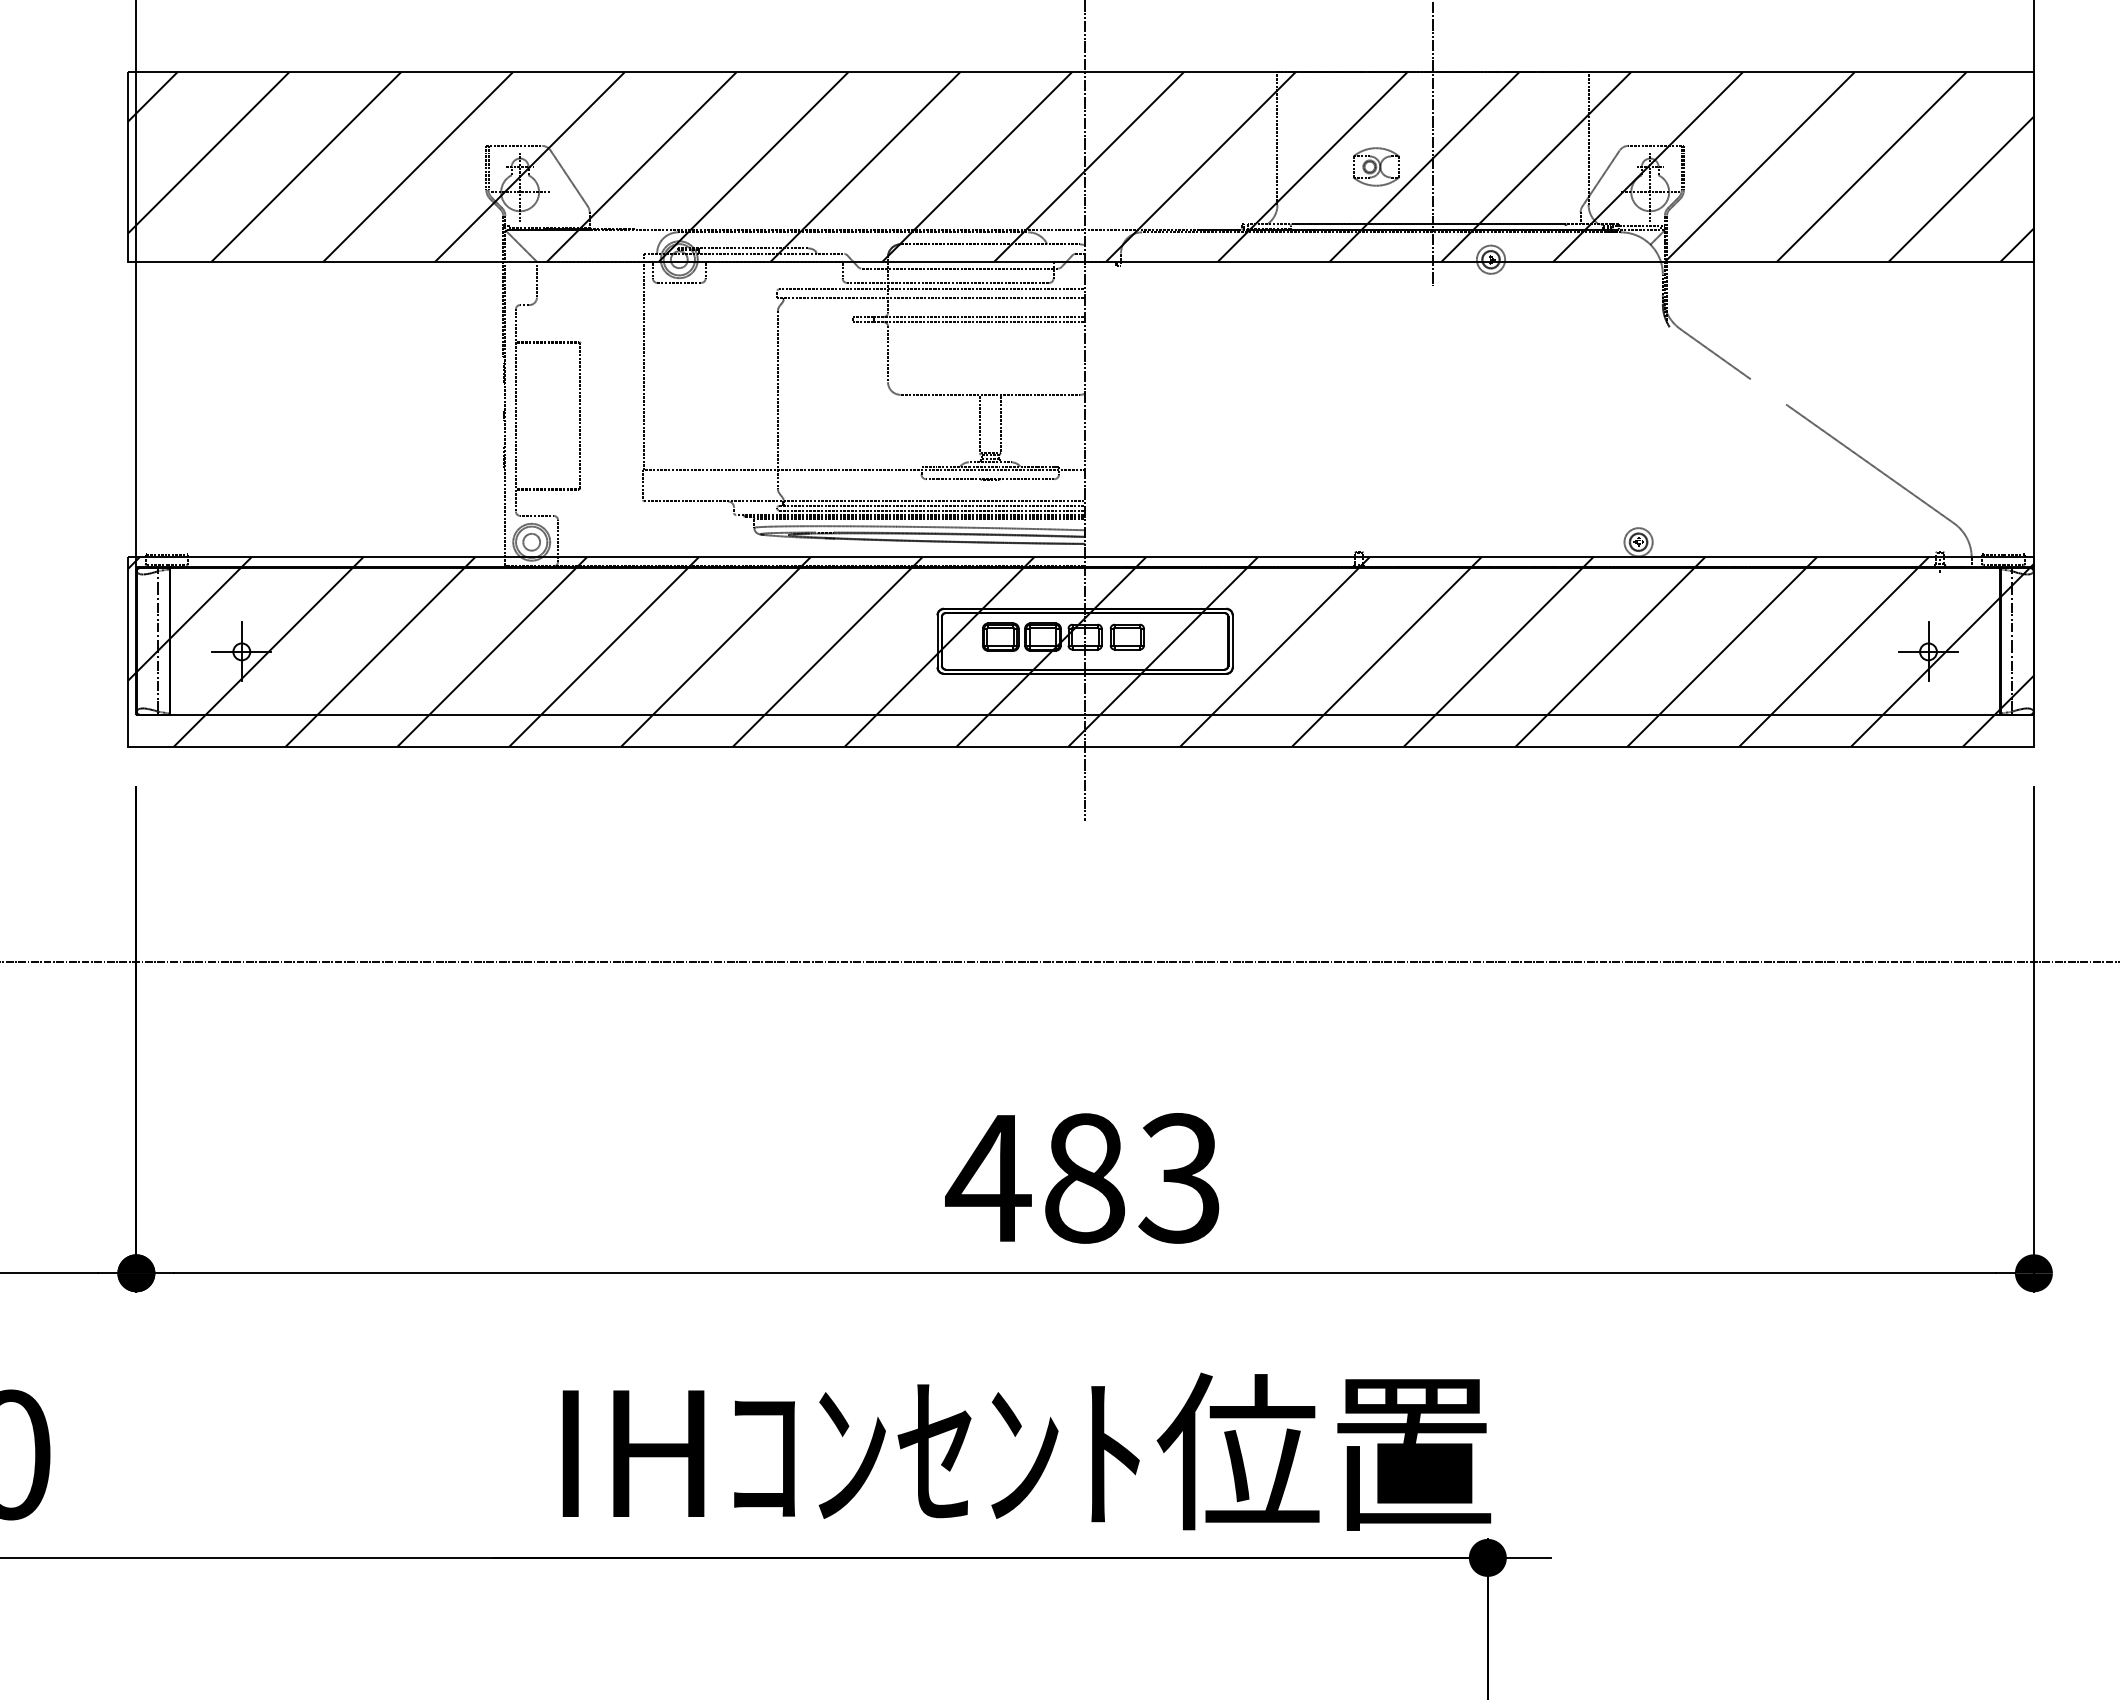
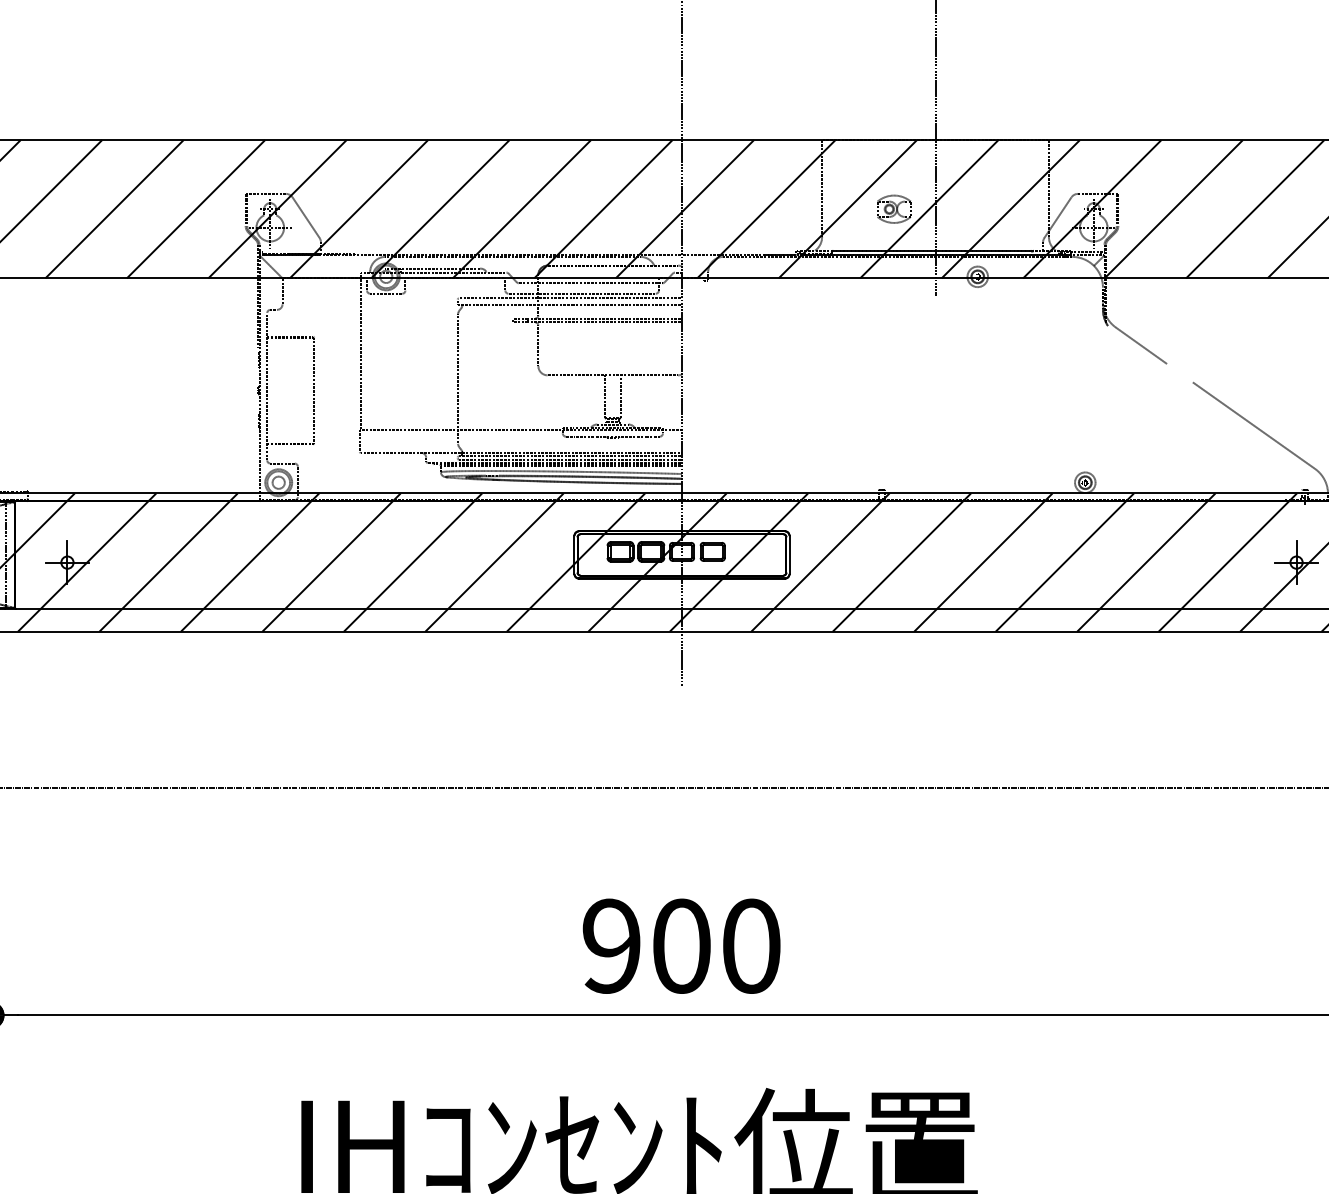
text: (1082, 1178) -> (680, 946), 483 -> 900

